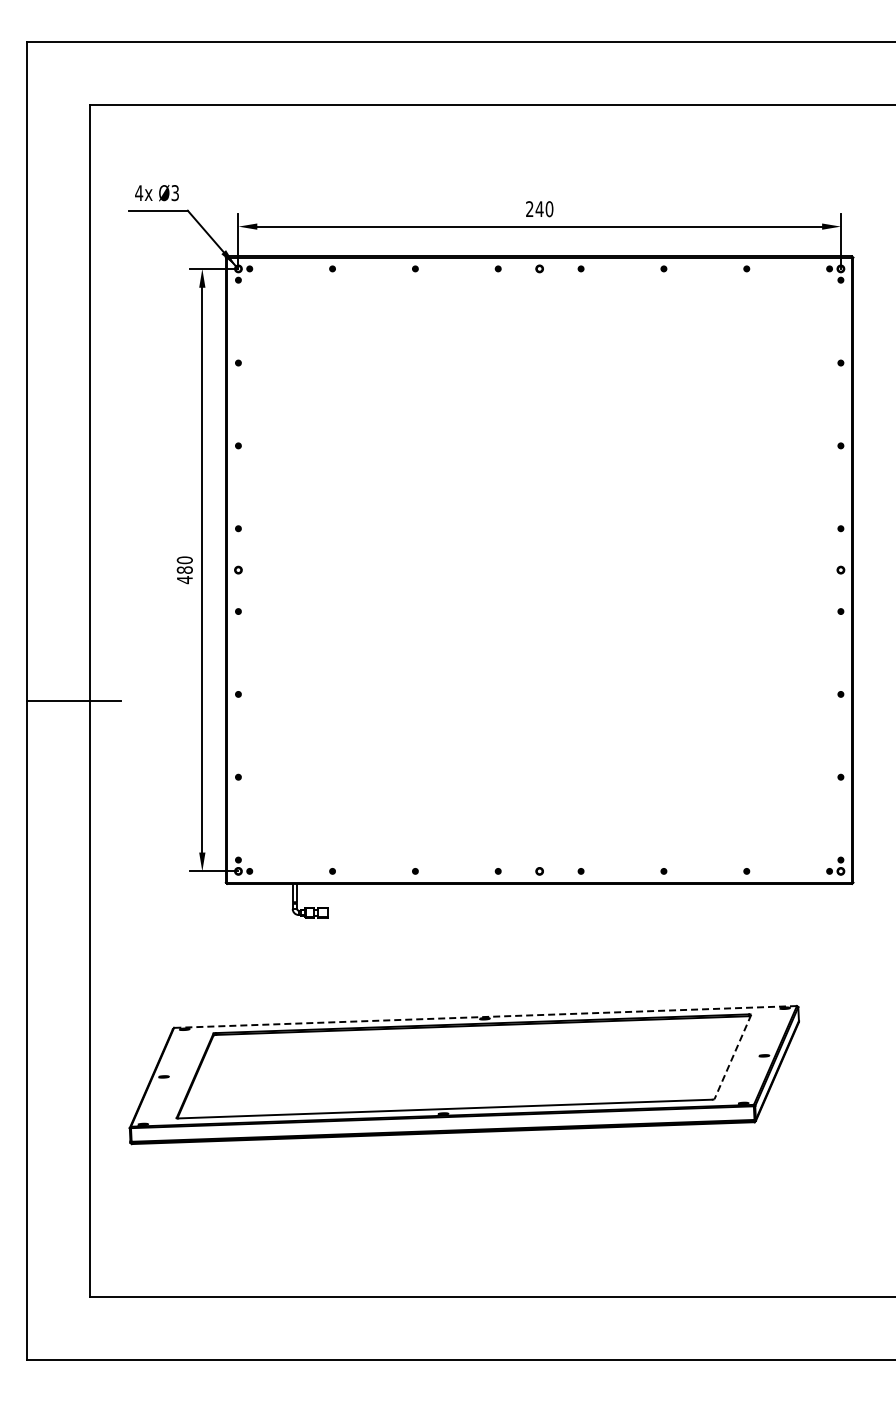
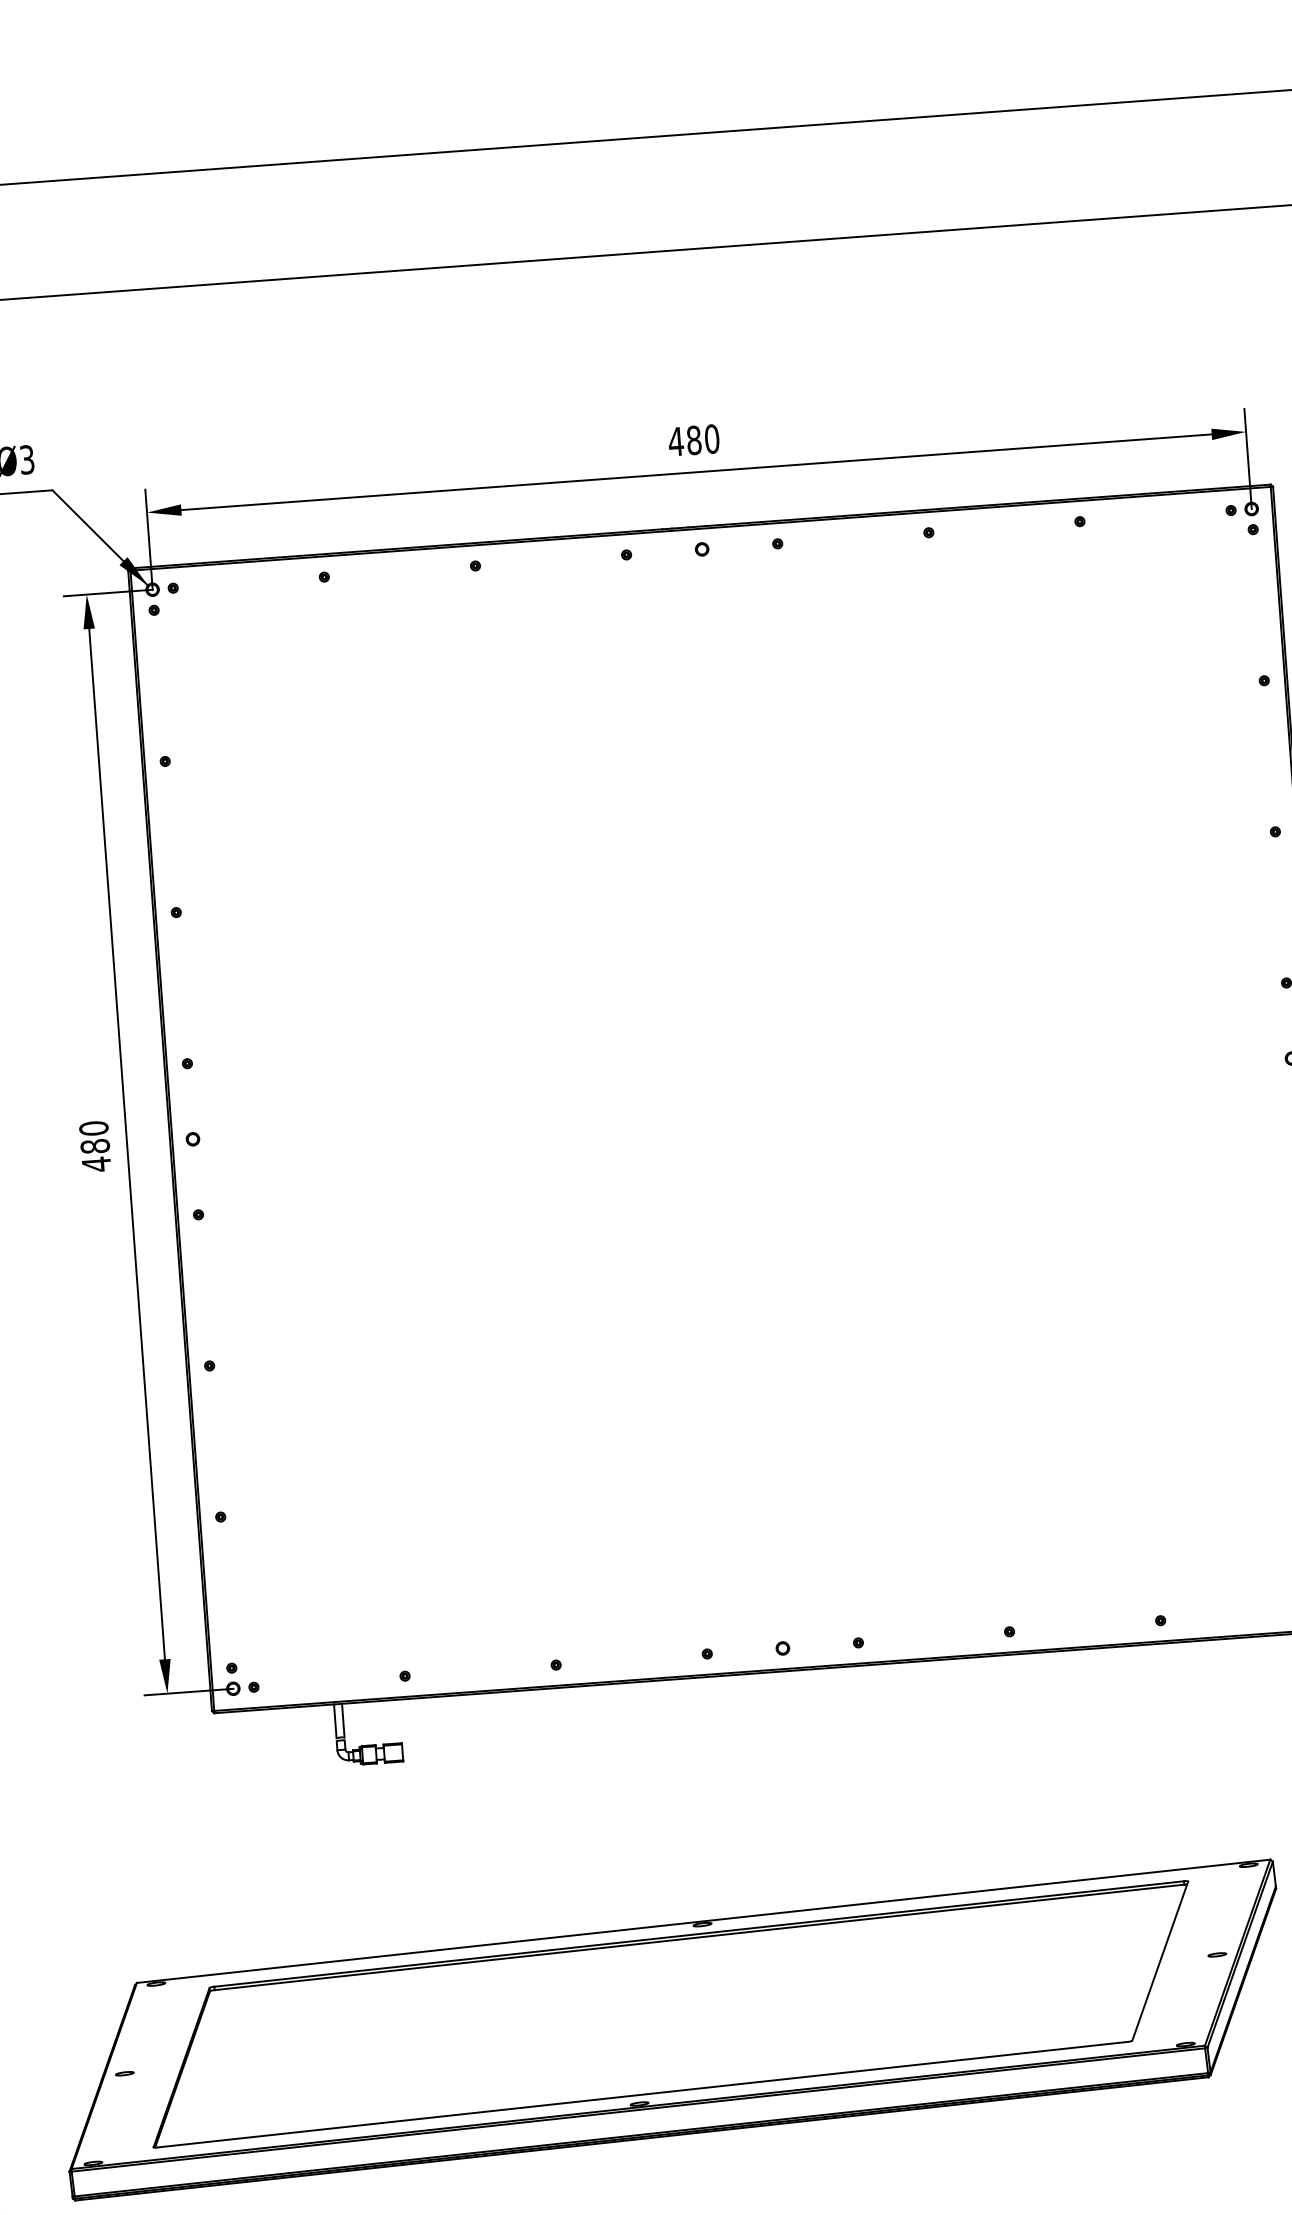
text: (534, 209) -> (684, 441), 240 -> 480
line: (485, 1016) -> (703, 1920), dashed -> solid
line: (732, 1057) -> (1159, 1962), dashed -> solid

